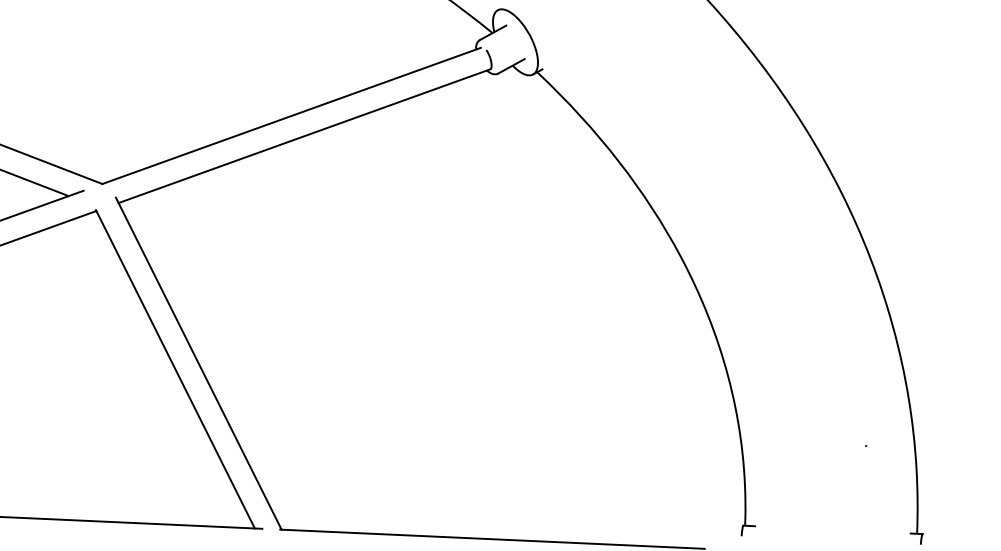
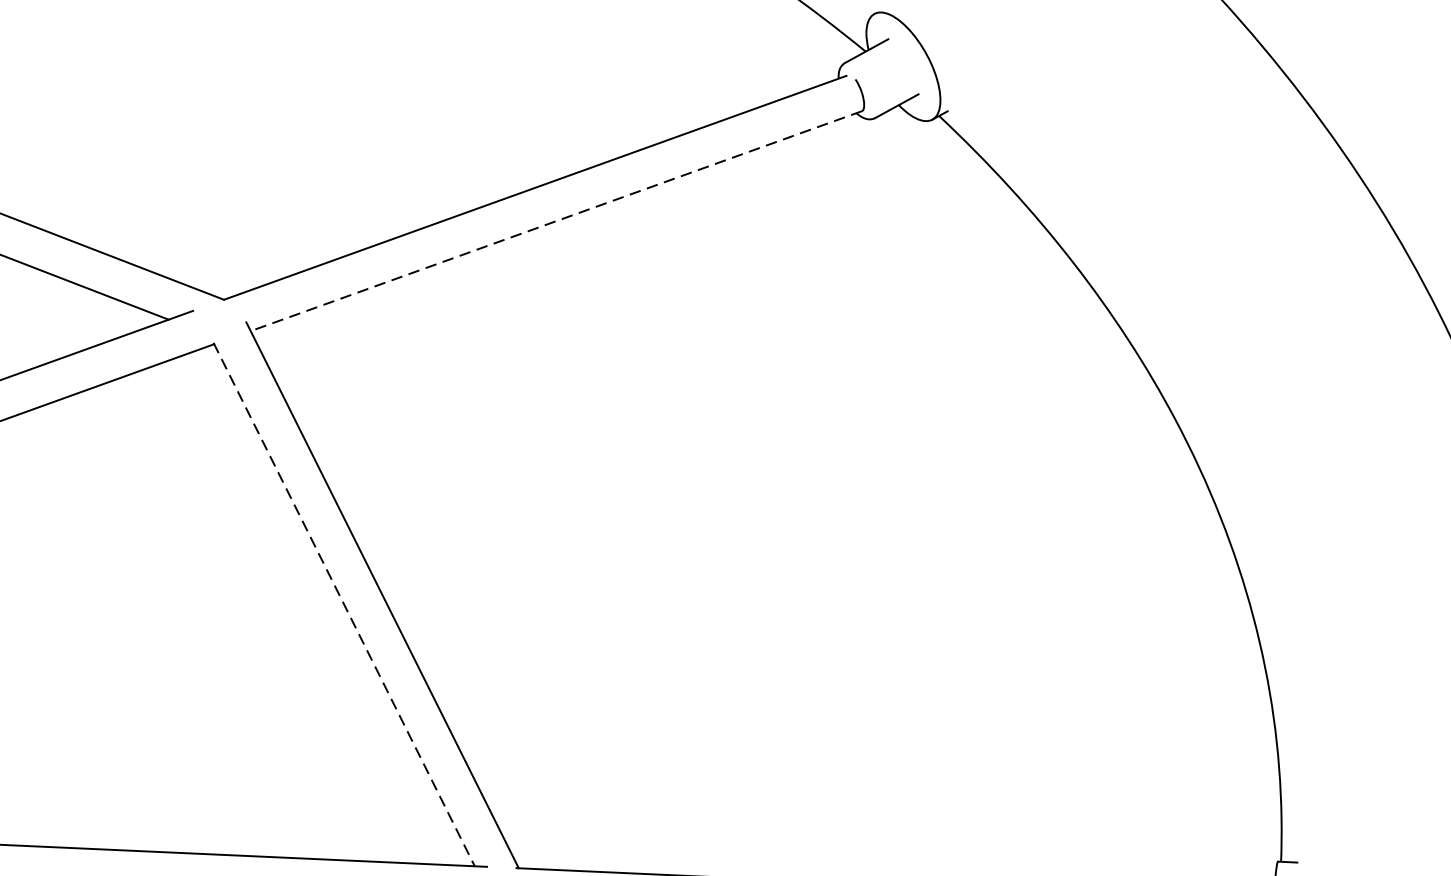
line: (304, 136) -> (556, 221), solid -> dashed
line: (175, 369) -> (344, 604), solid -> dashed

